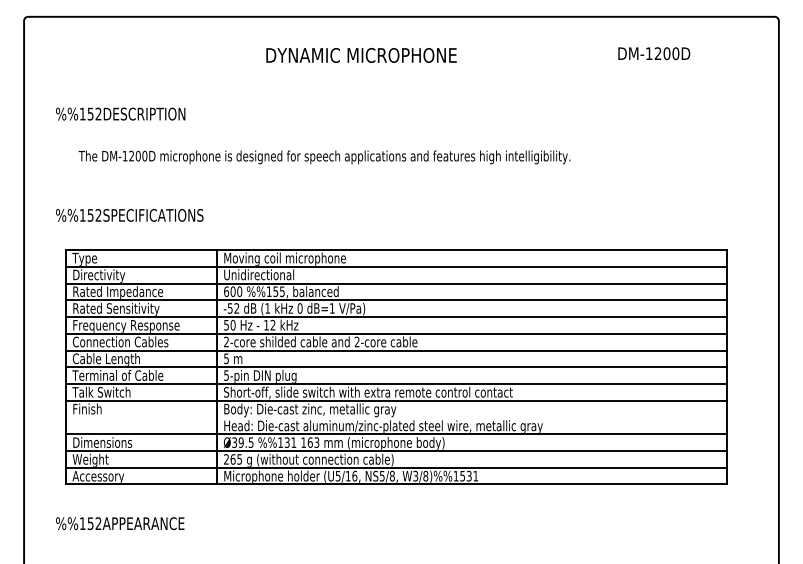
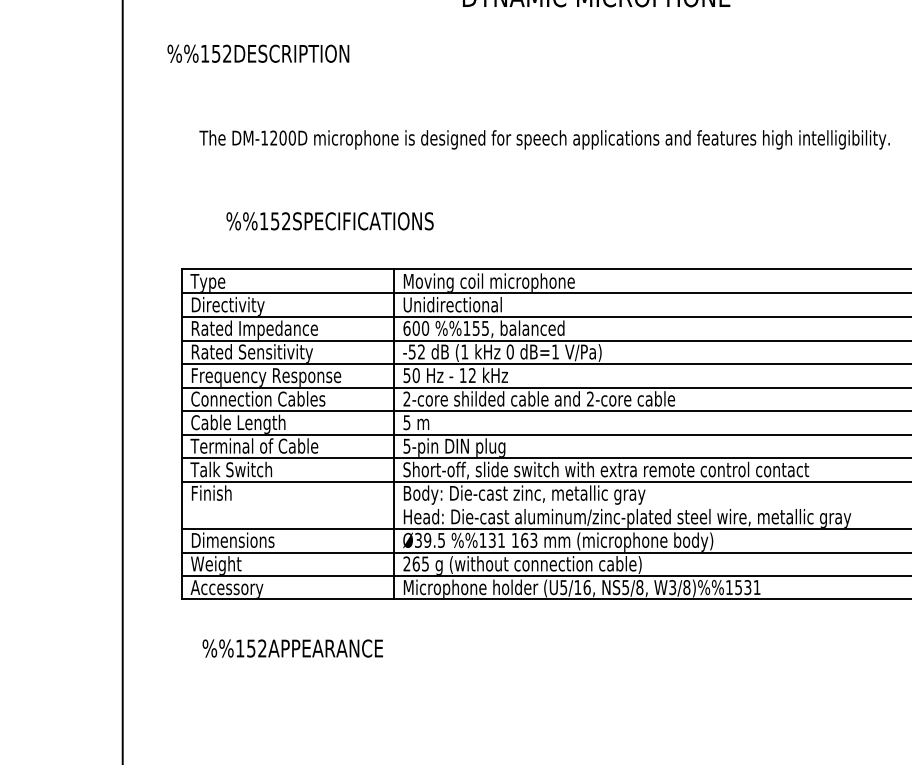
text: (120, 113) -> (258, 52), moved
text: (129, 215) -> (329, 221), moved
text: (120, 523) -> (293, 648), moved

